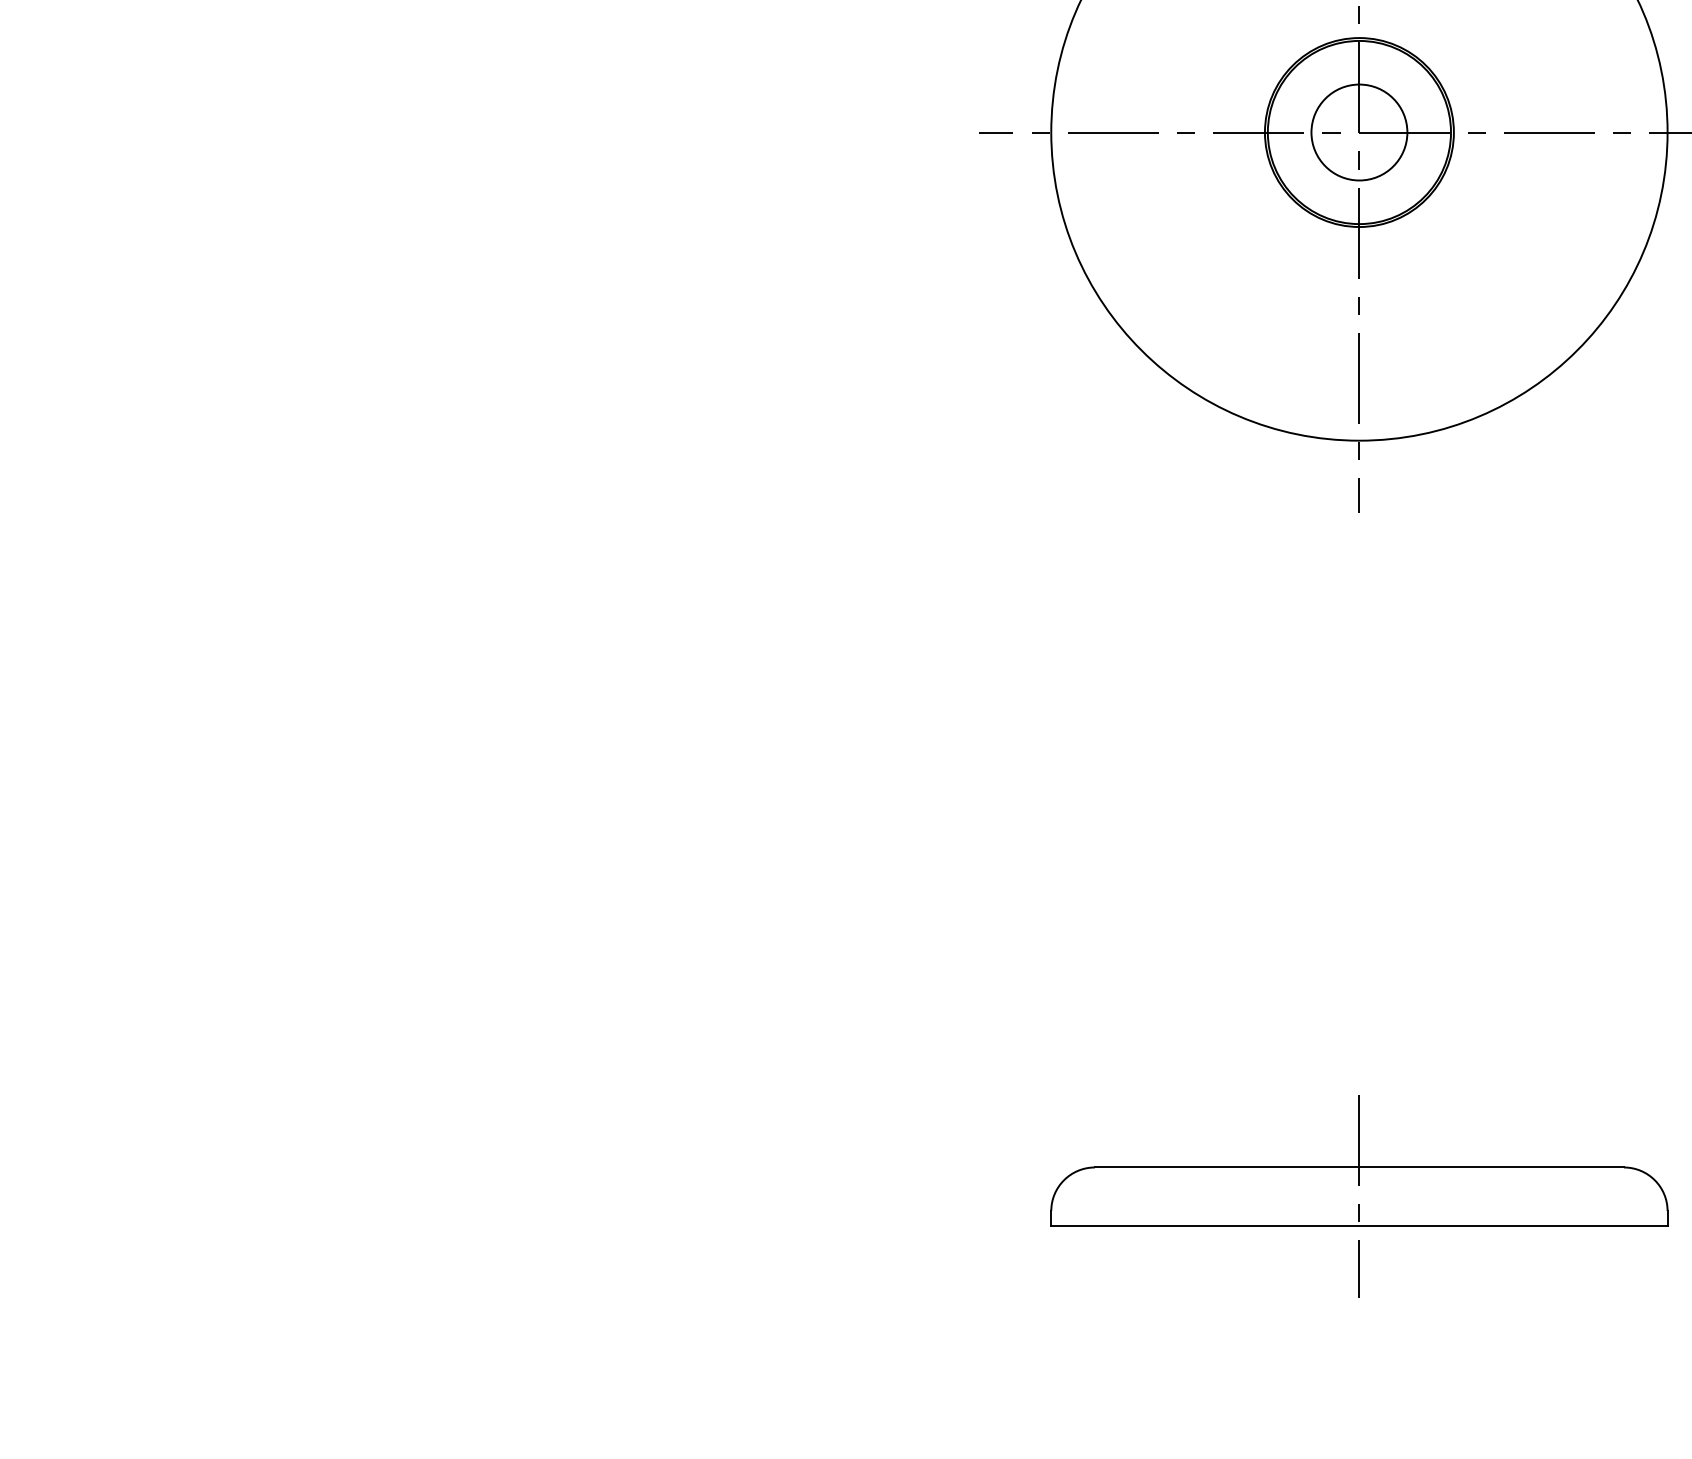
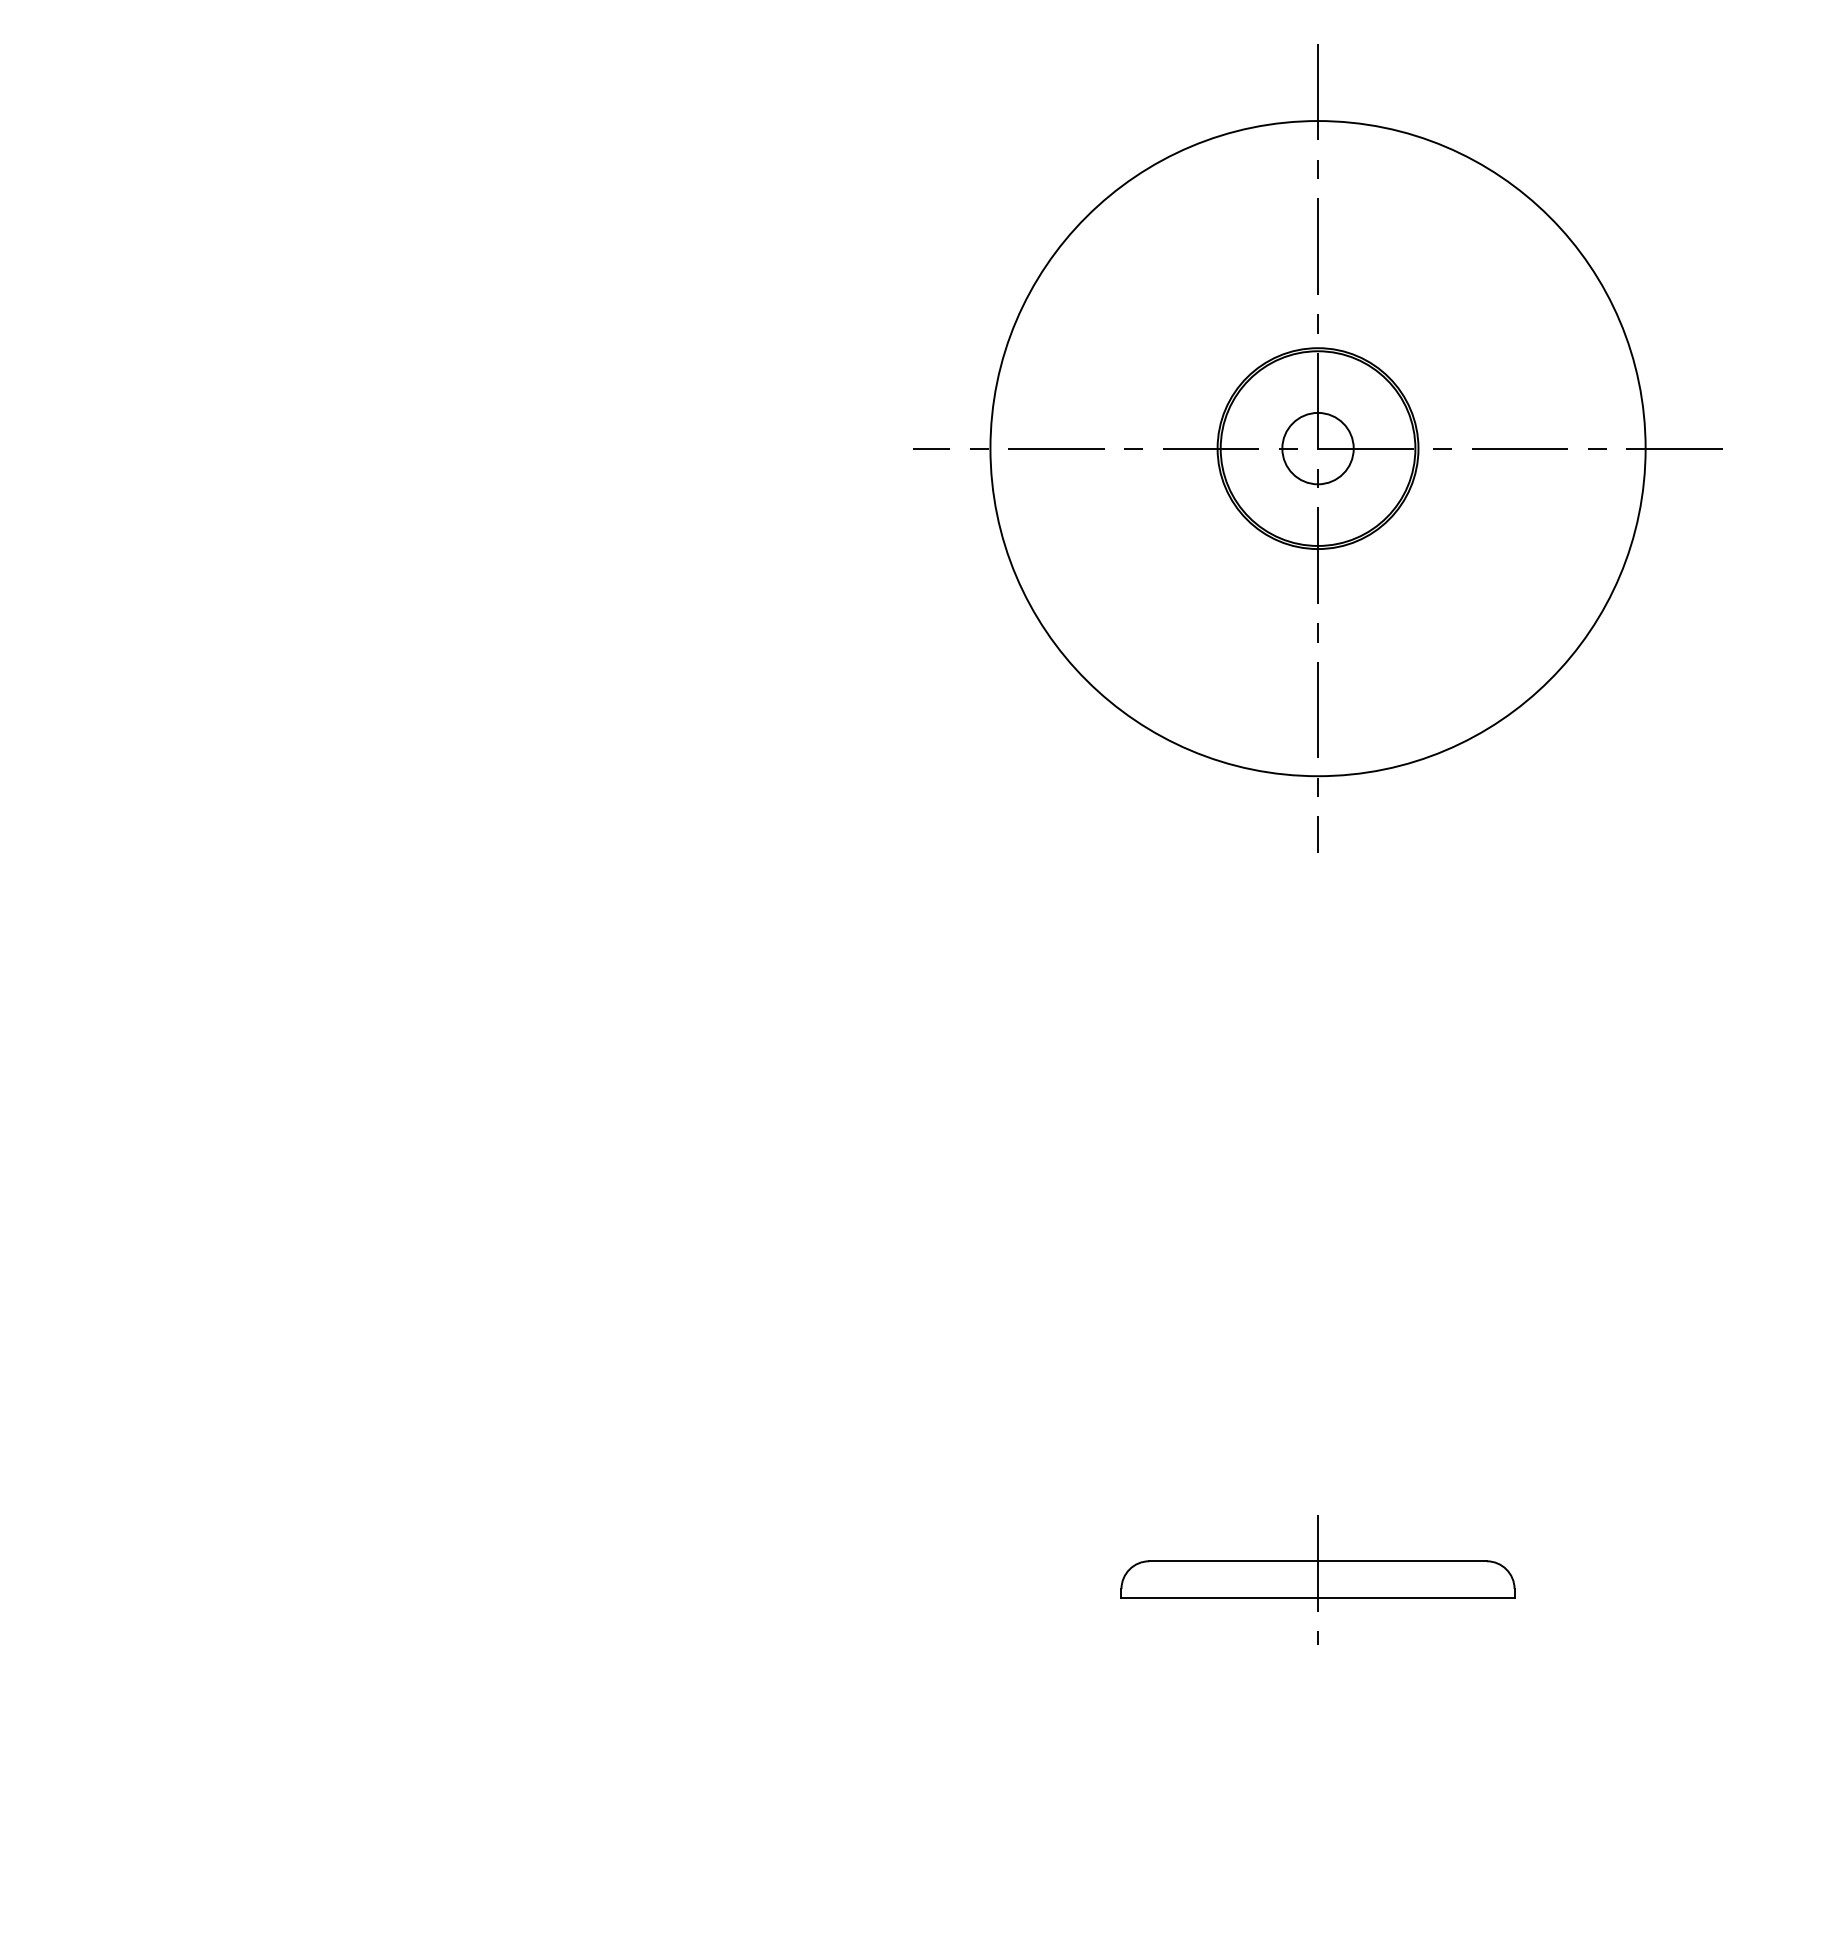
circle: (1359, 132) -> (1318, 448), size x0.7
part: (1358, 1196) -> (1317, 1579), size x0.6

